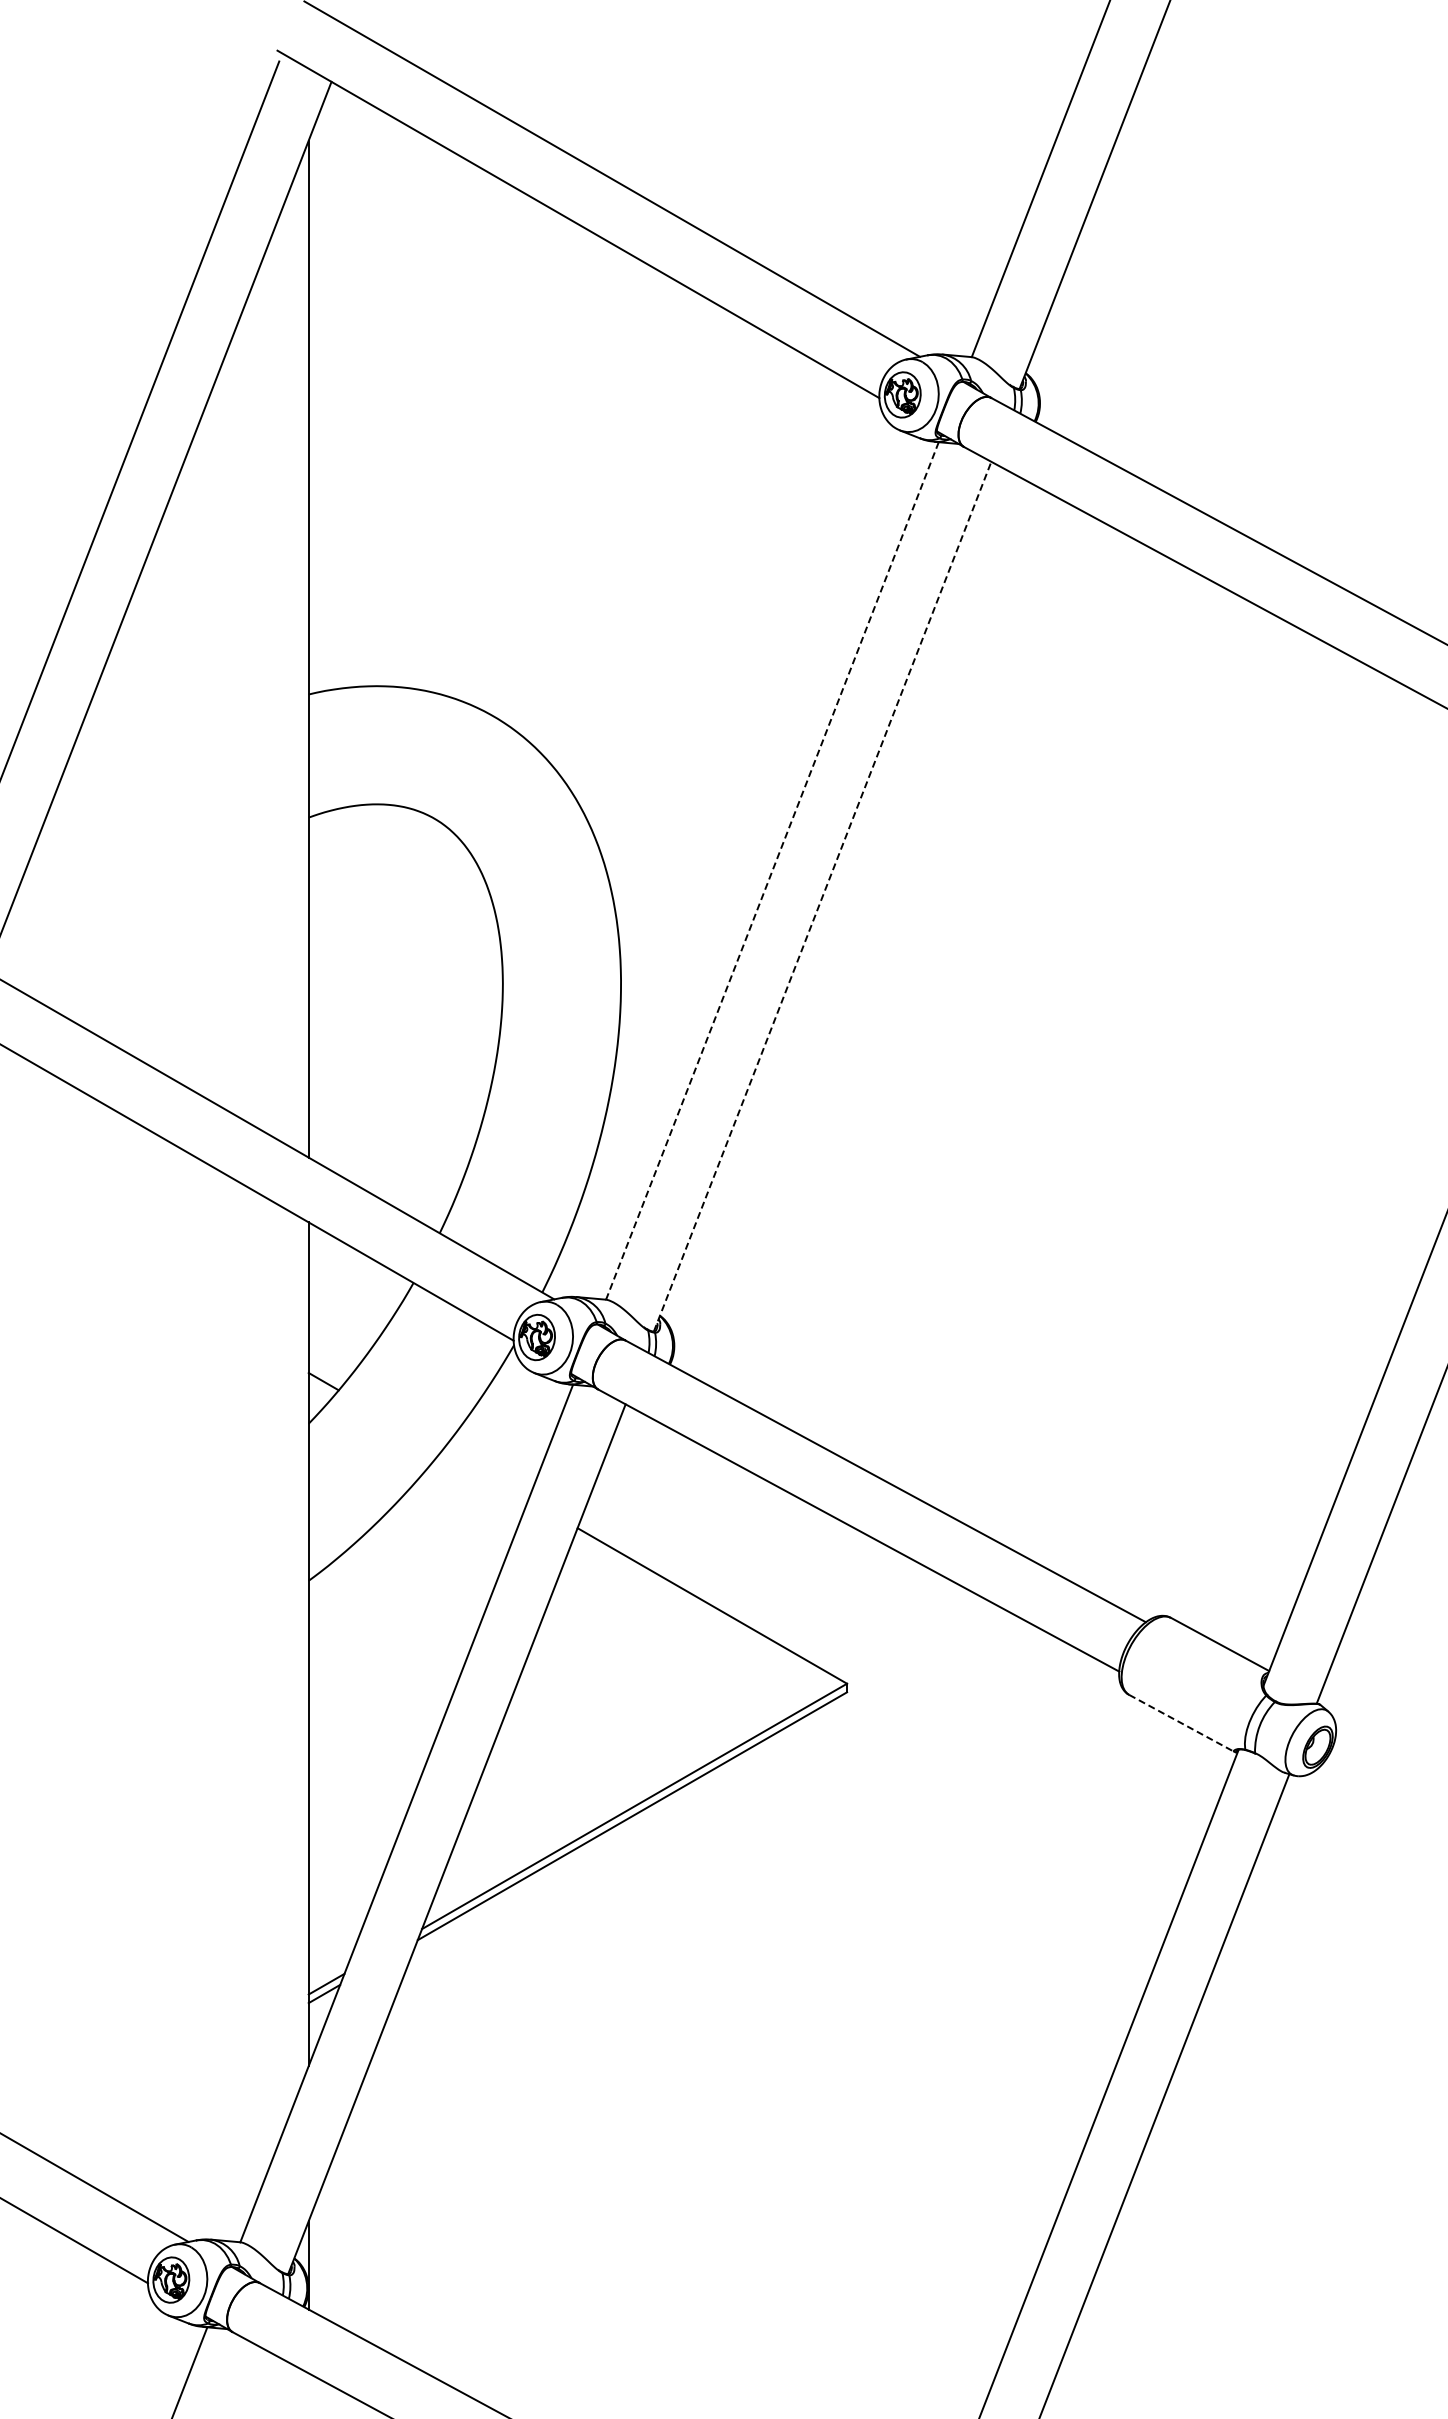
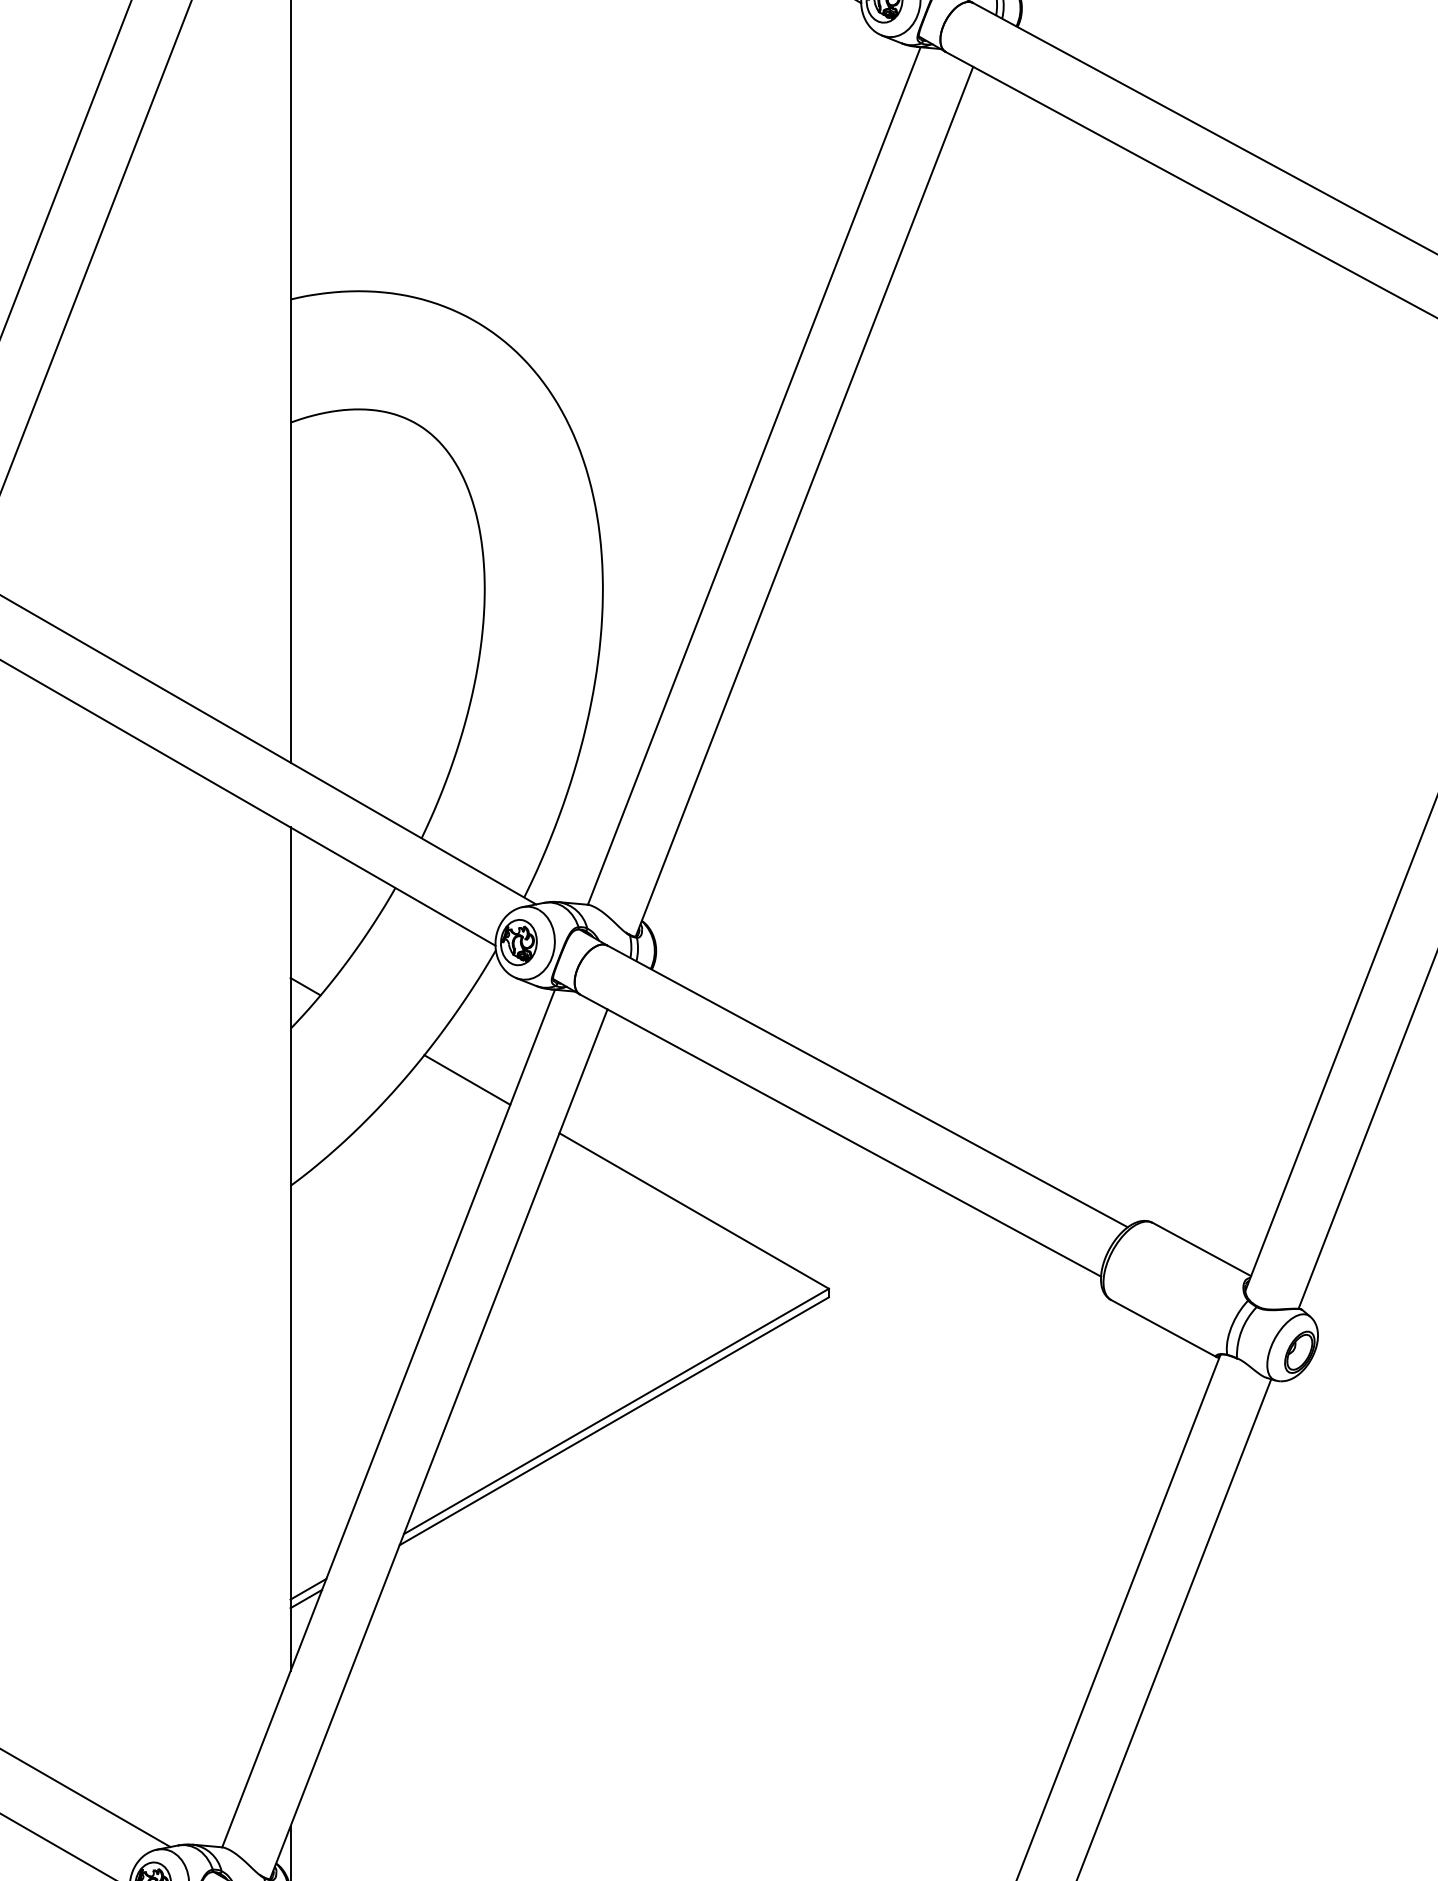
line: (772, 870) -> (754, 475), dashed -> solid
line: (822, 896) -> (804, 501), dashed -> solid
line: (485, 1474) -> (467, 1079), added
line: (1181, 1723) -> (1163, 1328), dashed -> solid

